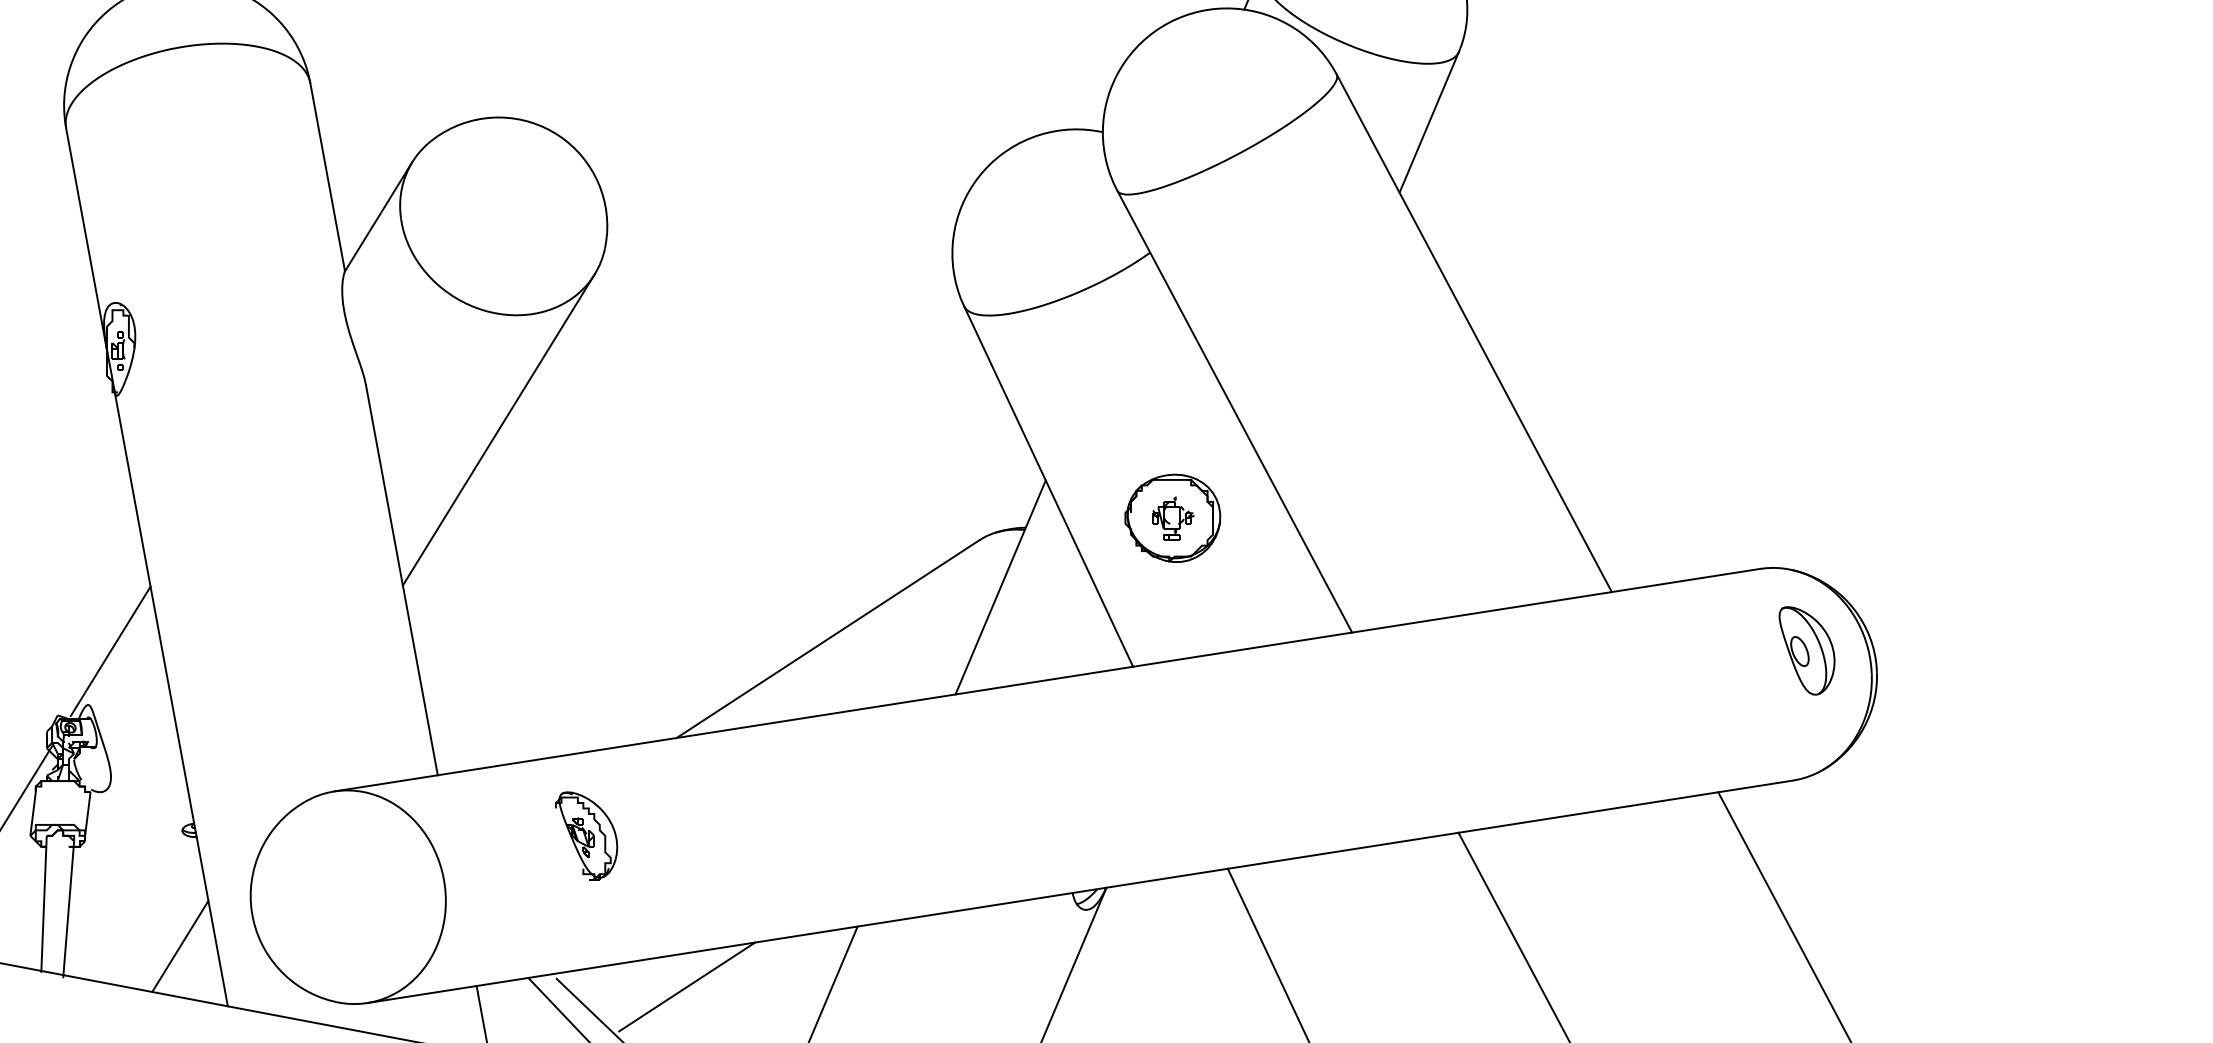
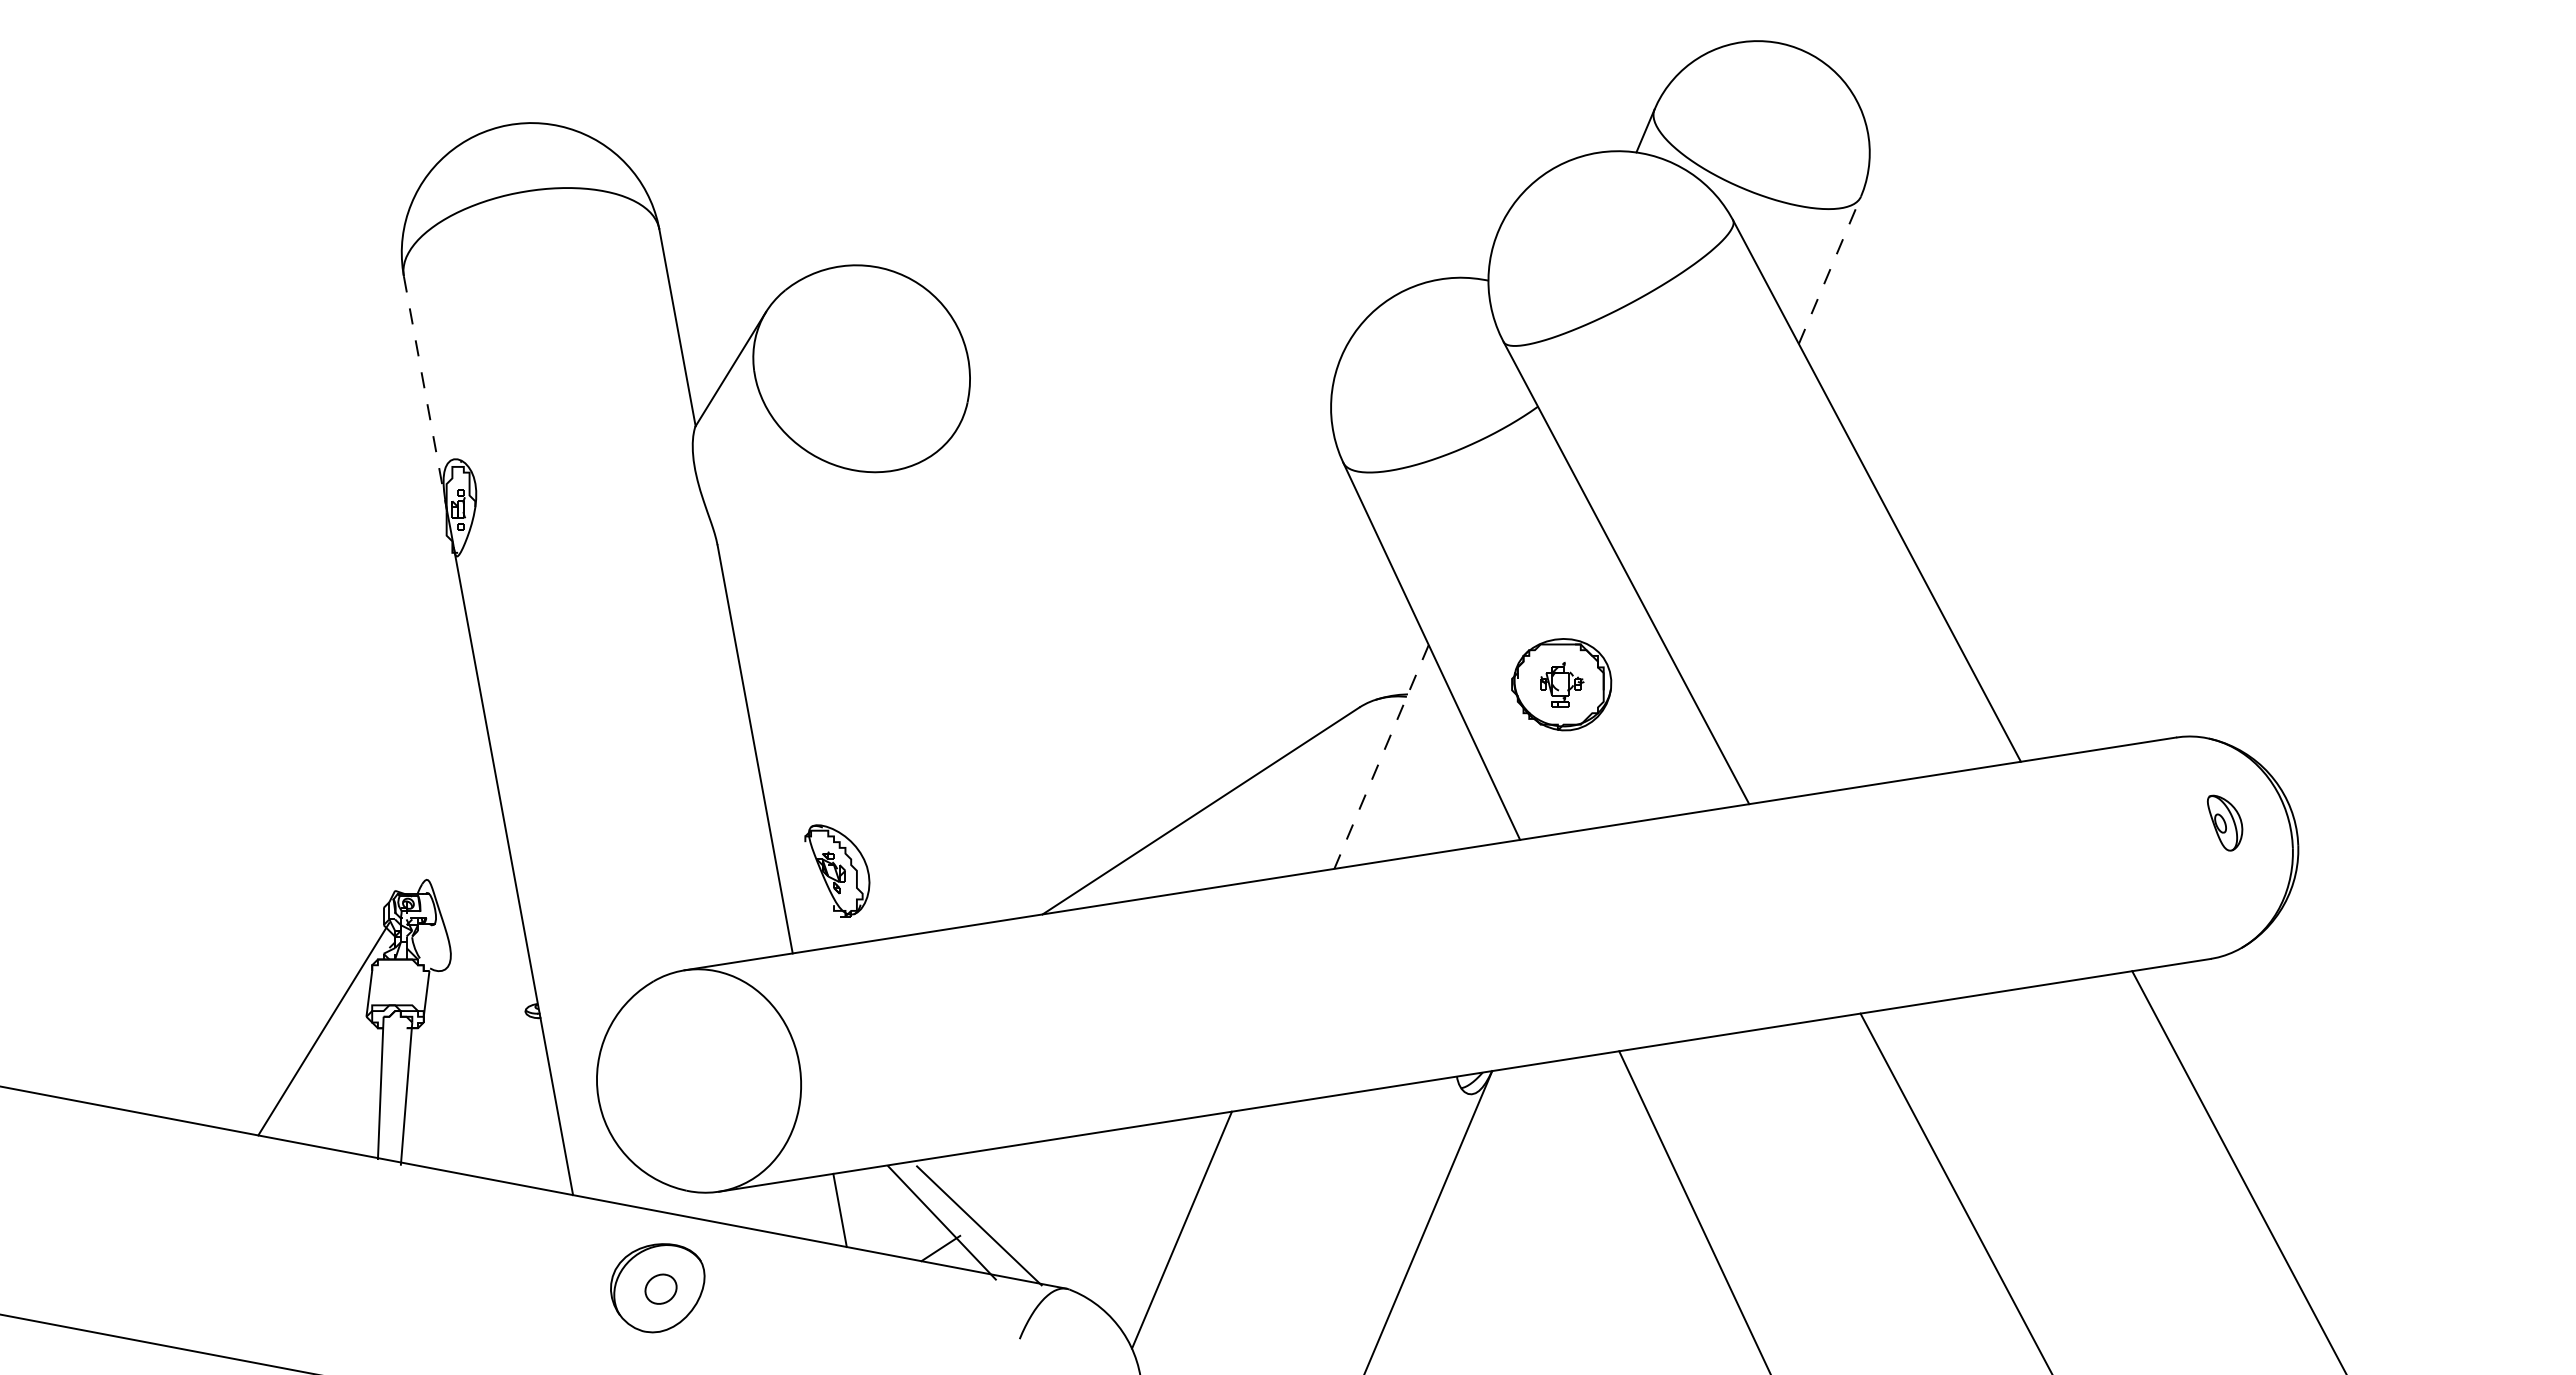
line: (1428, 122) -> (1829, 270), solid -> dashed
line: (86, 240) -> (425, 394), solid -> dashed
line: (498, 429) -> (856, 591), removed
line: (1000, 587) -> (1381, 757), solid -> dashed
part: (1806, 650) -> (2224, 822), size x0.6
line: (110, 651) -> (450, 823), removed
part: (586, 835) -> (837, 870), moved
line: (180, 946) -> (523, 1132), removed
line: (687, 986) -> (1053, 1174), removed

